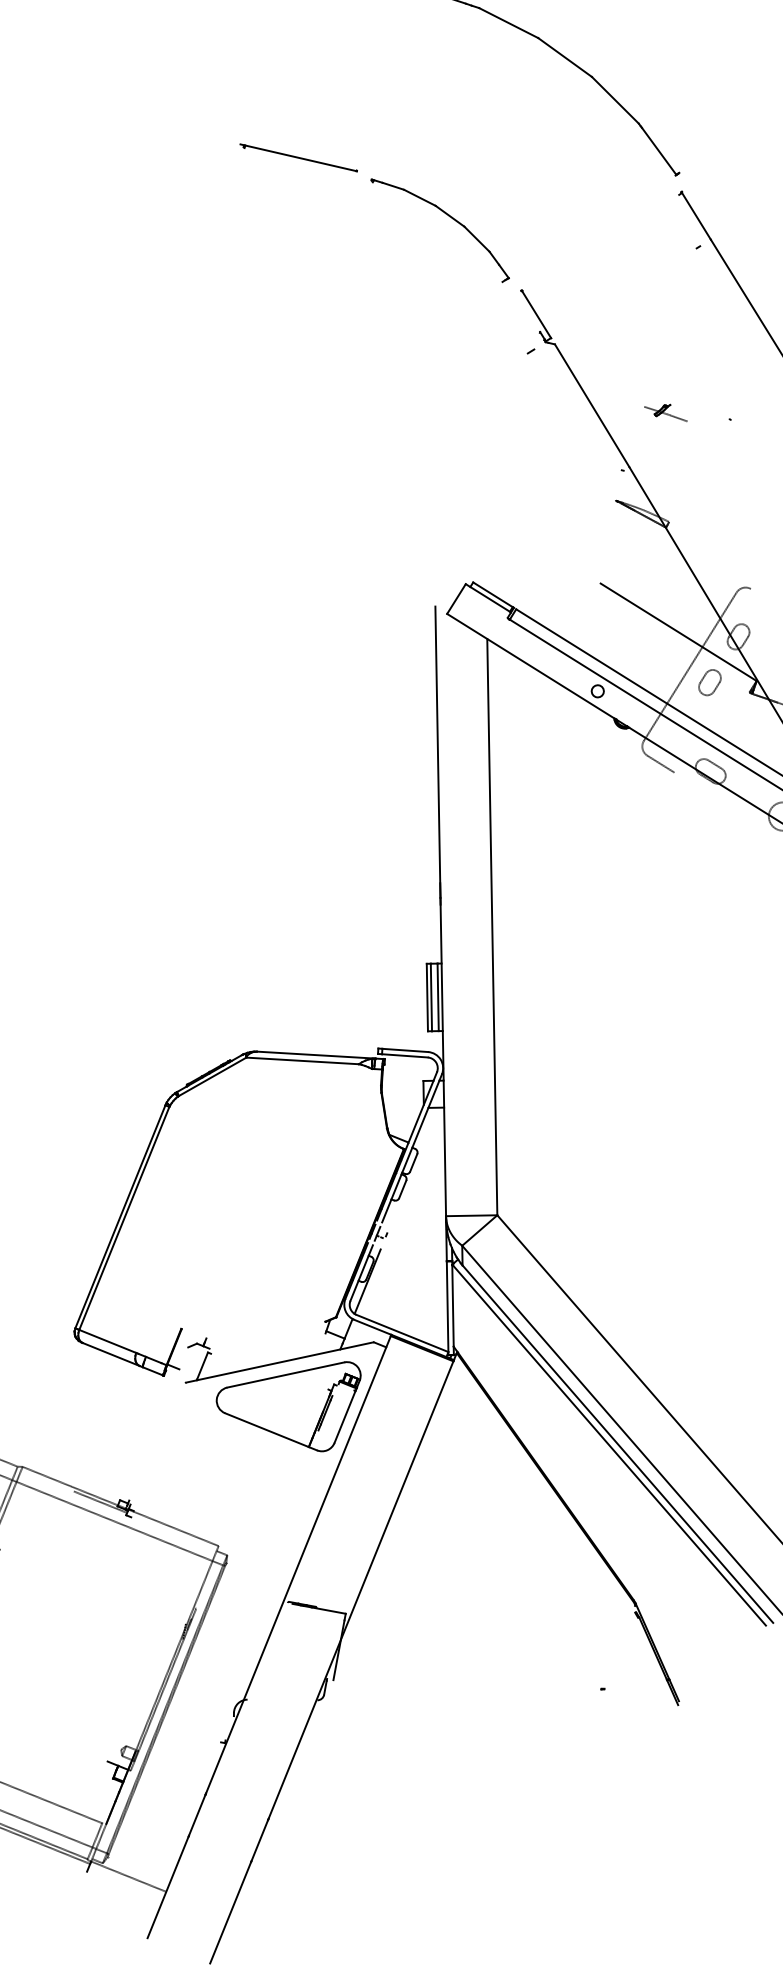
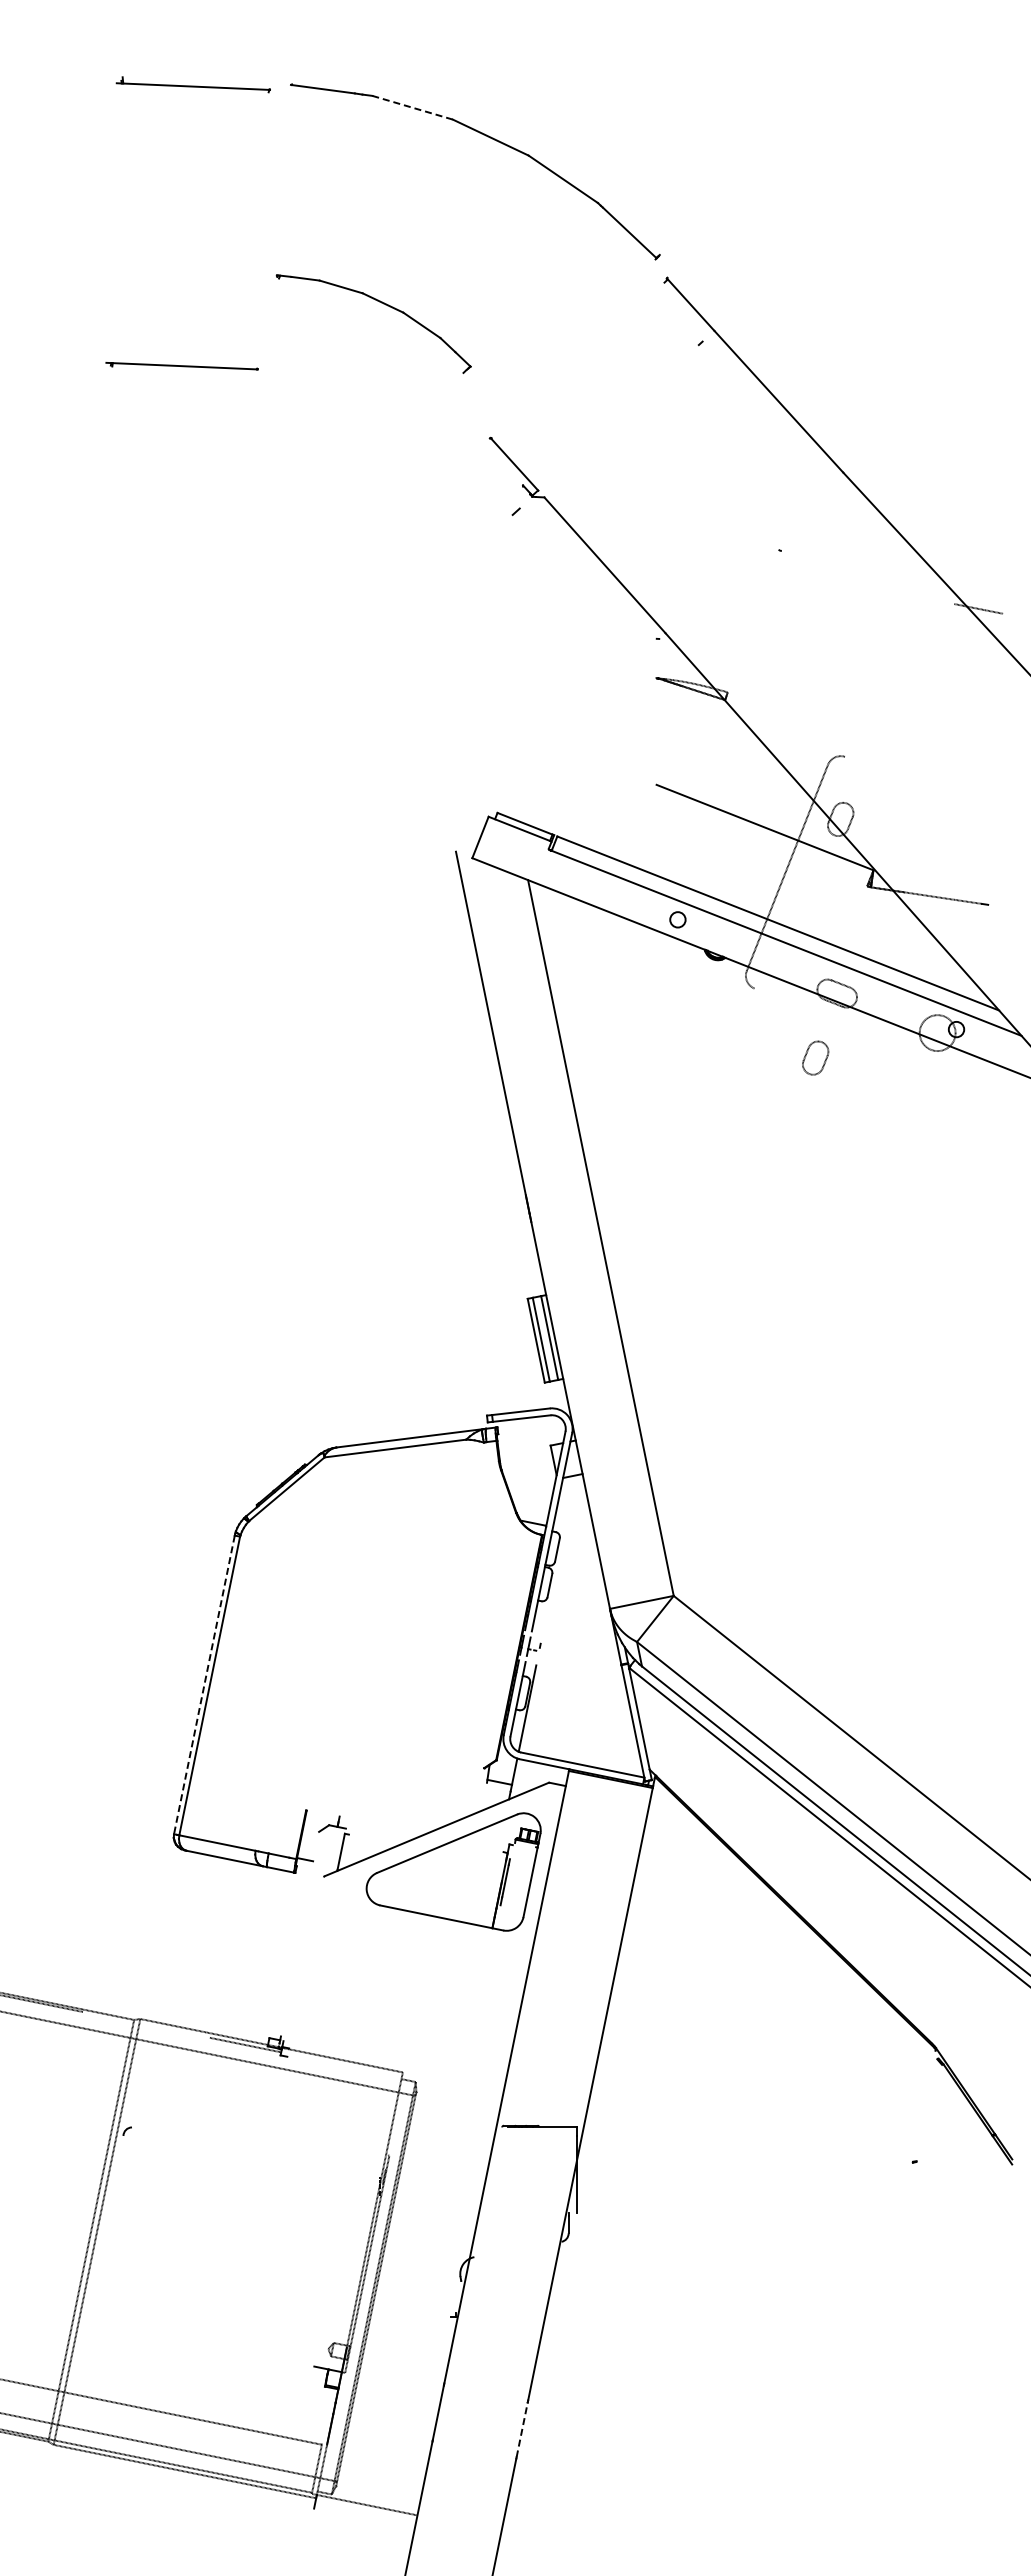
line: (508, 22) -> (412, 107), solid -> dashed
part: (298, 158) -> (181, 366), moved
part: (450, 217) -> (383, 304), moved
part: (666, 410) -> (698, 554), removed
part: (709, 682) -> (815, 1057), moved
line: (661, 763) -> (773, 995), removed
line: (120, 1217) -> (204, 1685), solid -> dashed
line: (260, 1840) -> (522, 2429), solid -> dashed

